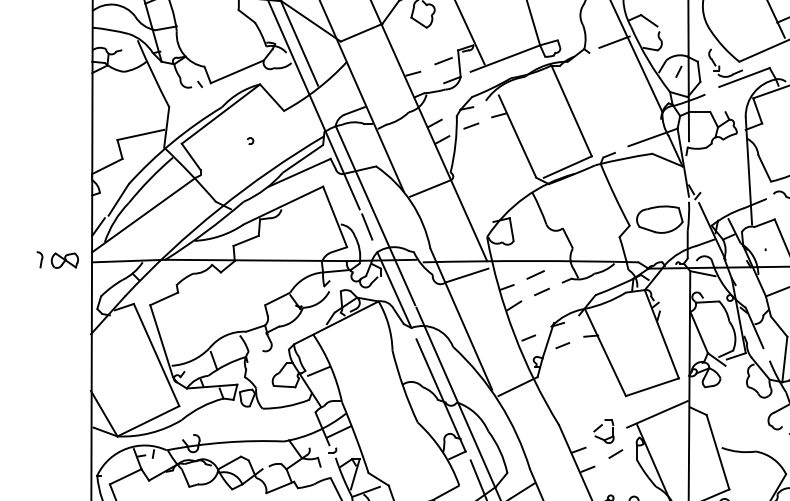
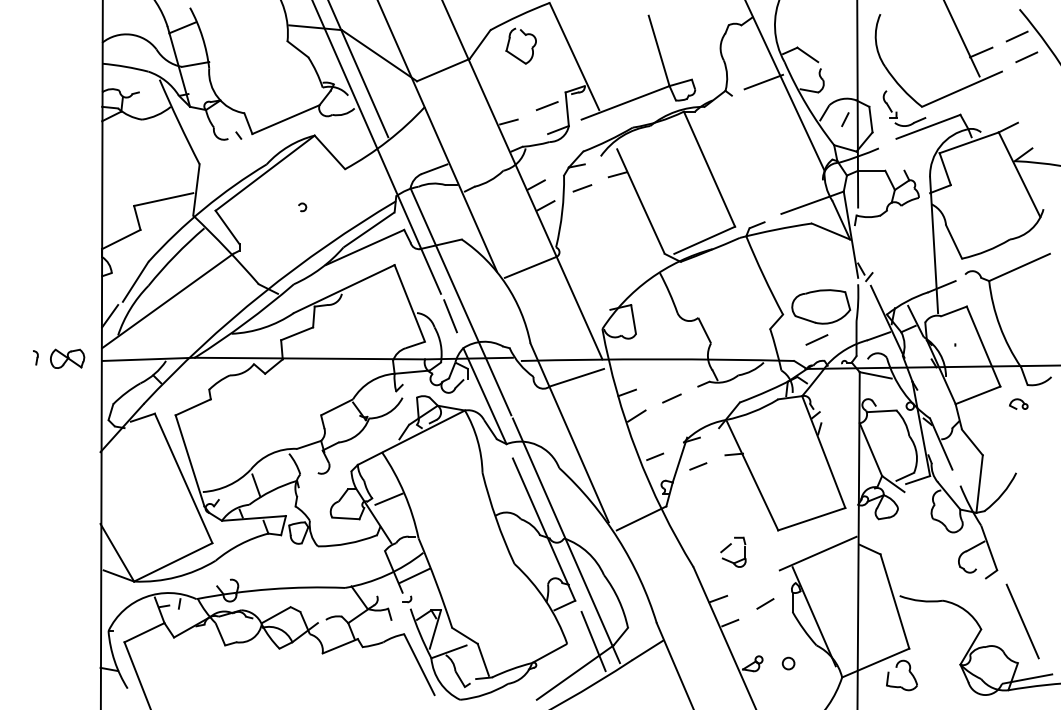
part: (39, 259) -> (35, 357), size x0.7
line: (535, 274) -> (816, 339), moved
part: (600, 426) -> (729, 546), moved

